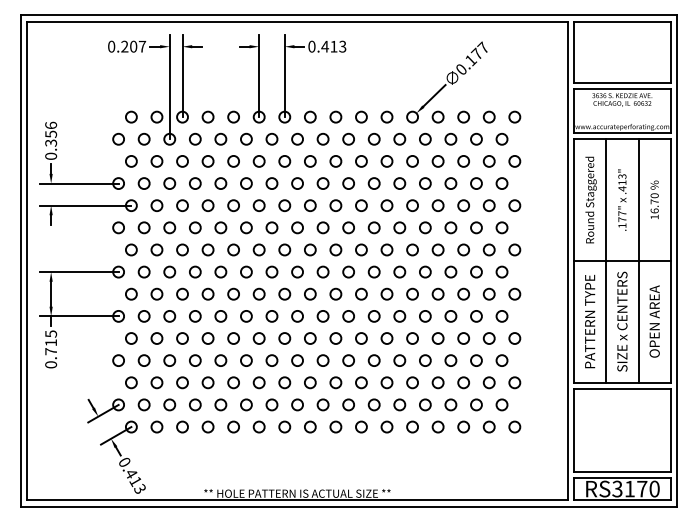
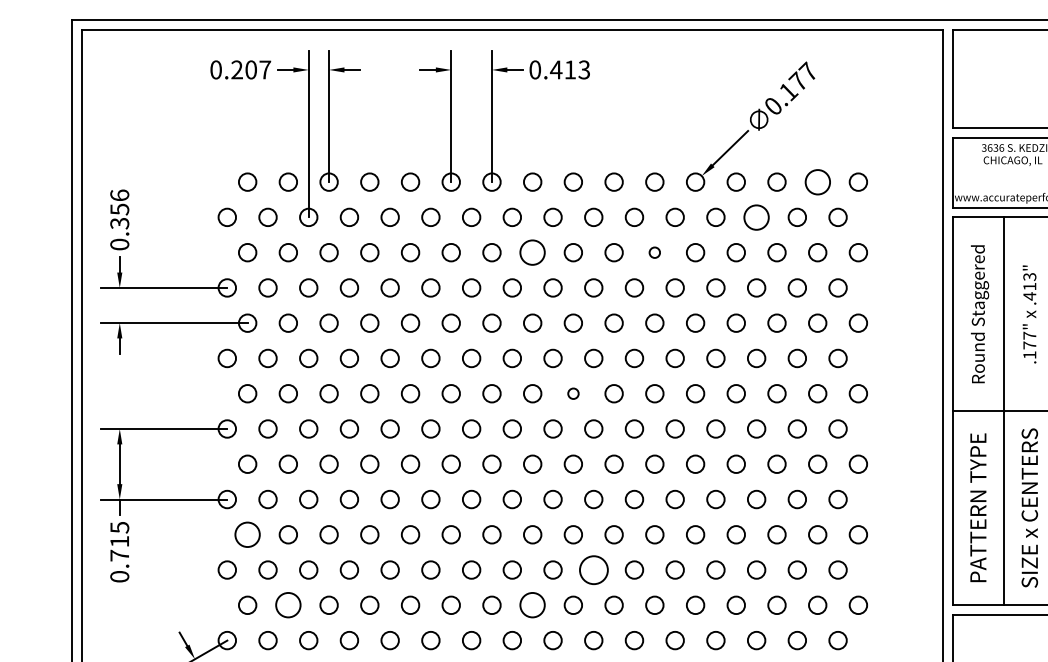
circle: (488, 116) -> (816, 181), size x1.4
circle: (450, 138) -> (755, 216), size x1.4
circle: (310, 161) -> (532, 252), size x1.4
circle: (386, 161) -> (654, 252), size x0.6
circle: (335, 249) -> (572, 392), size x0.6
circle: (131, 338) -> (247, 534), size x1.4
circle: (348, 360) -> (593, 569), size x1.6
circle: (156, 382) -> (287, 604), size x1.4
circle: (310, 382) -> (532, 604), size x1.4

